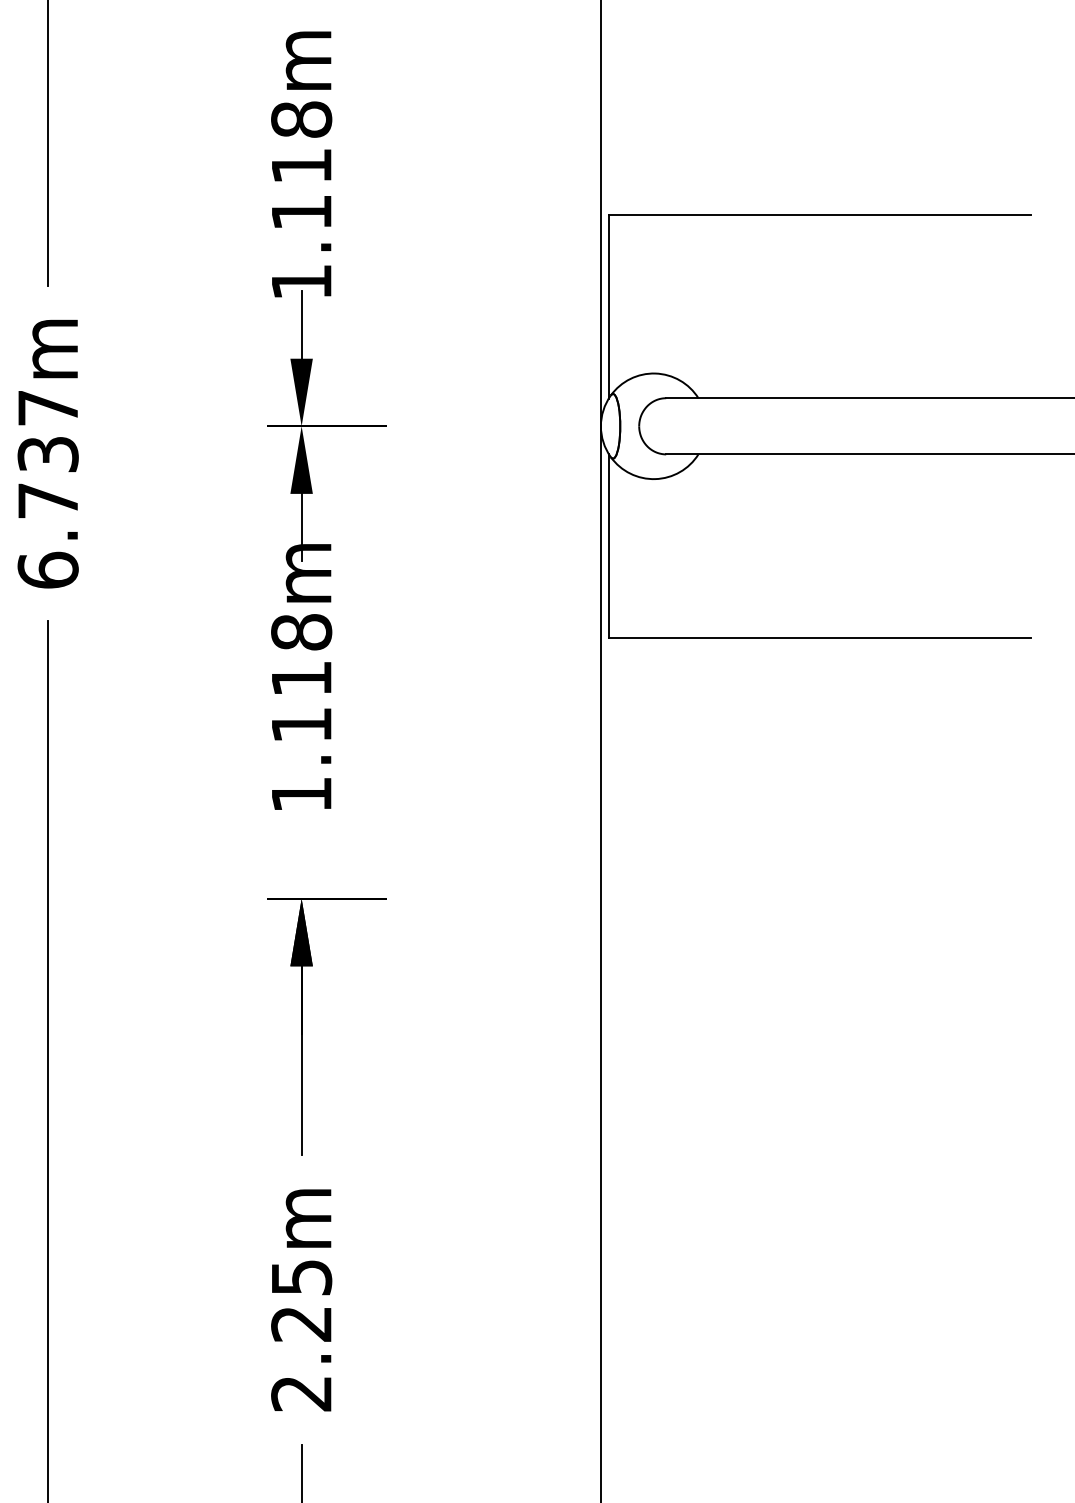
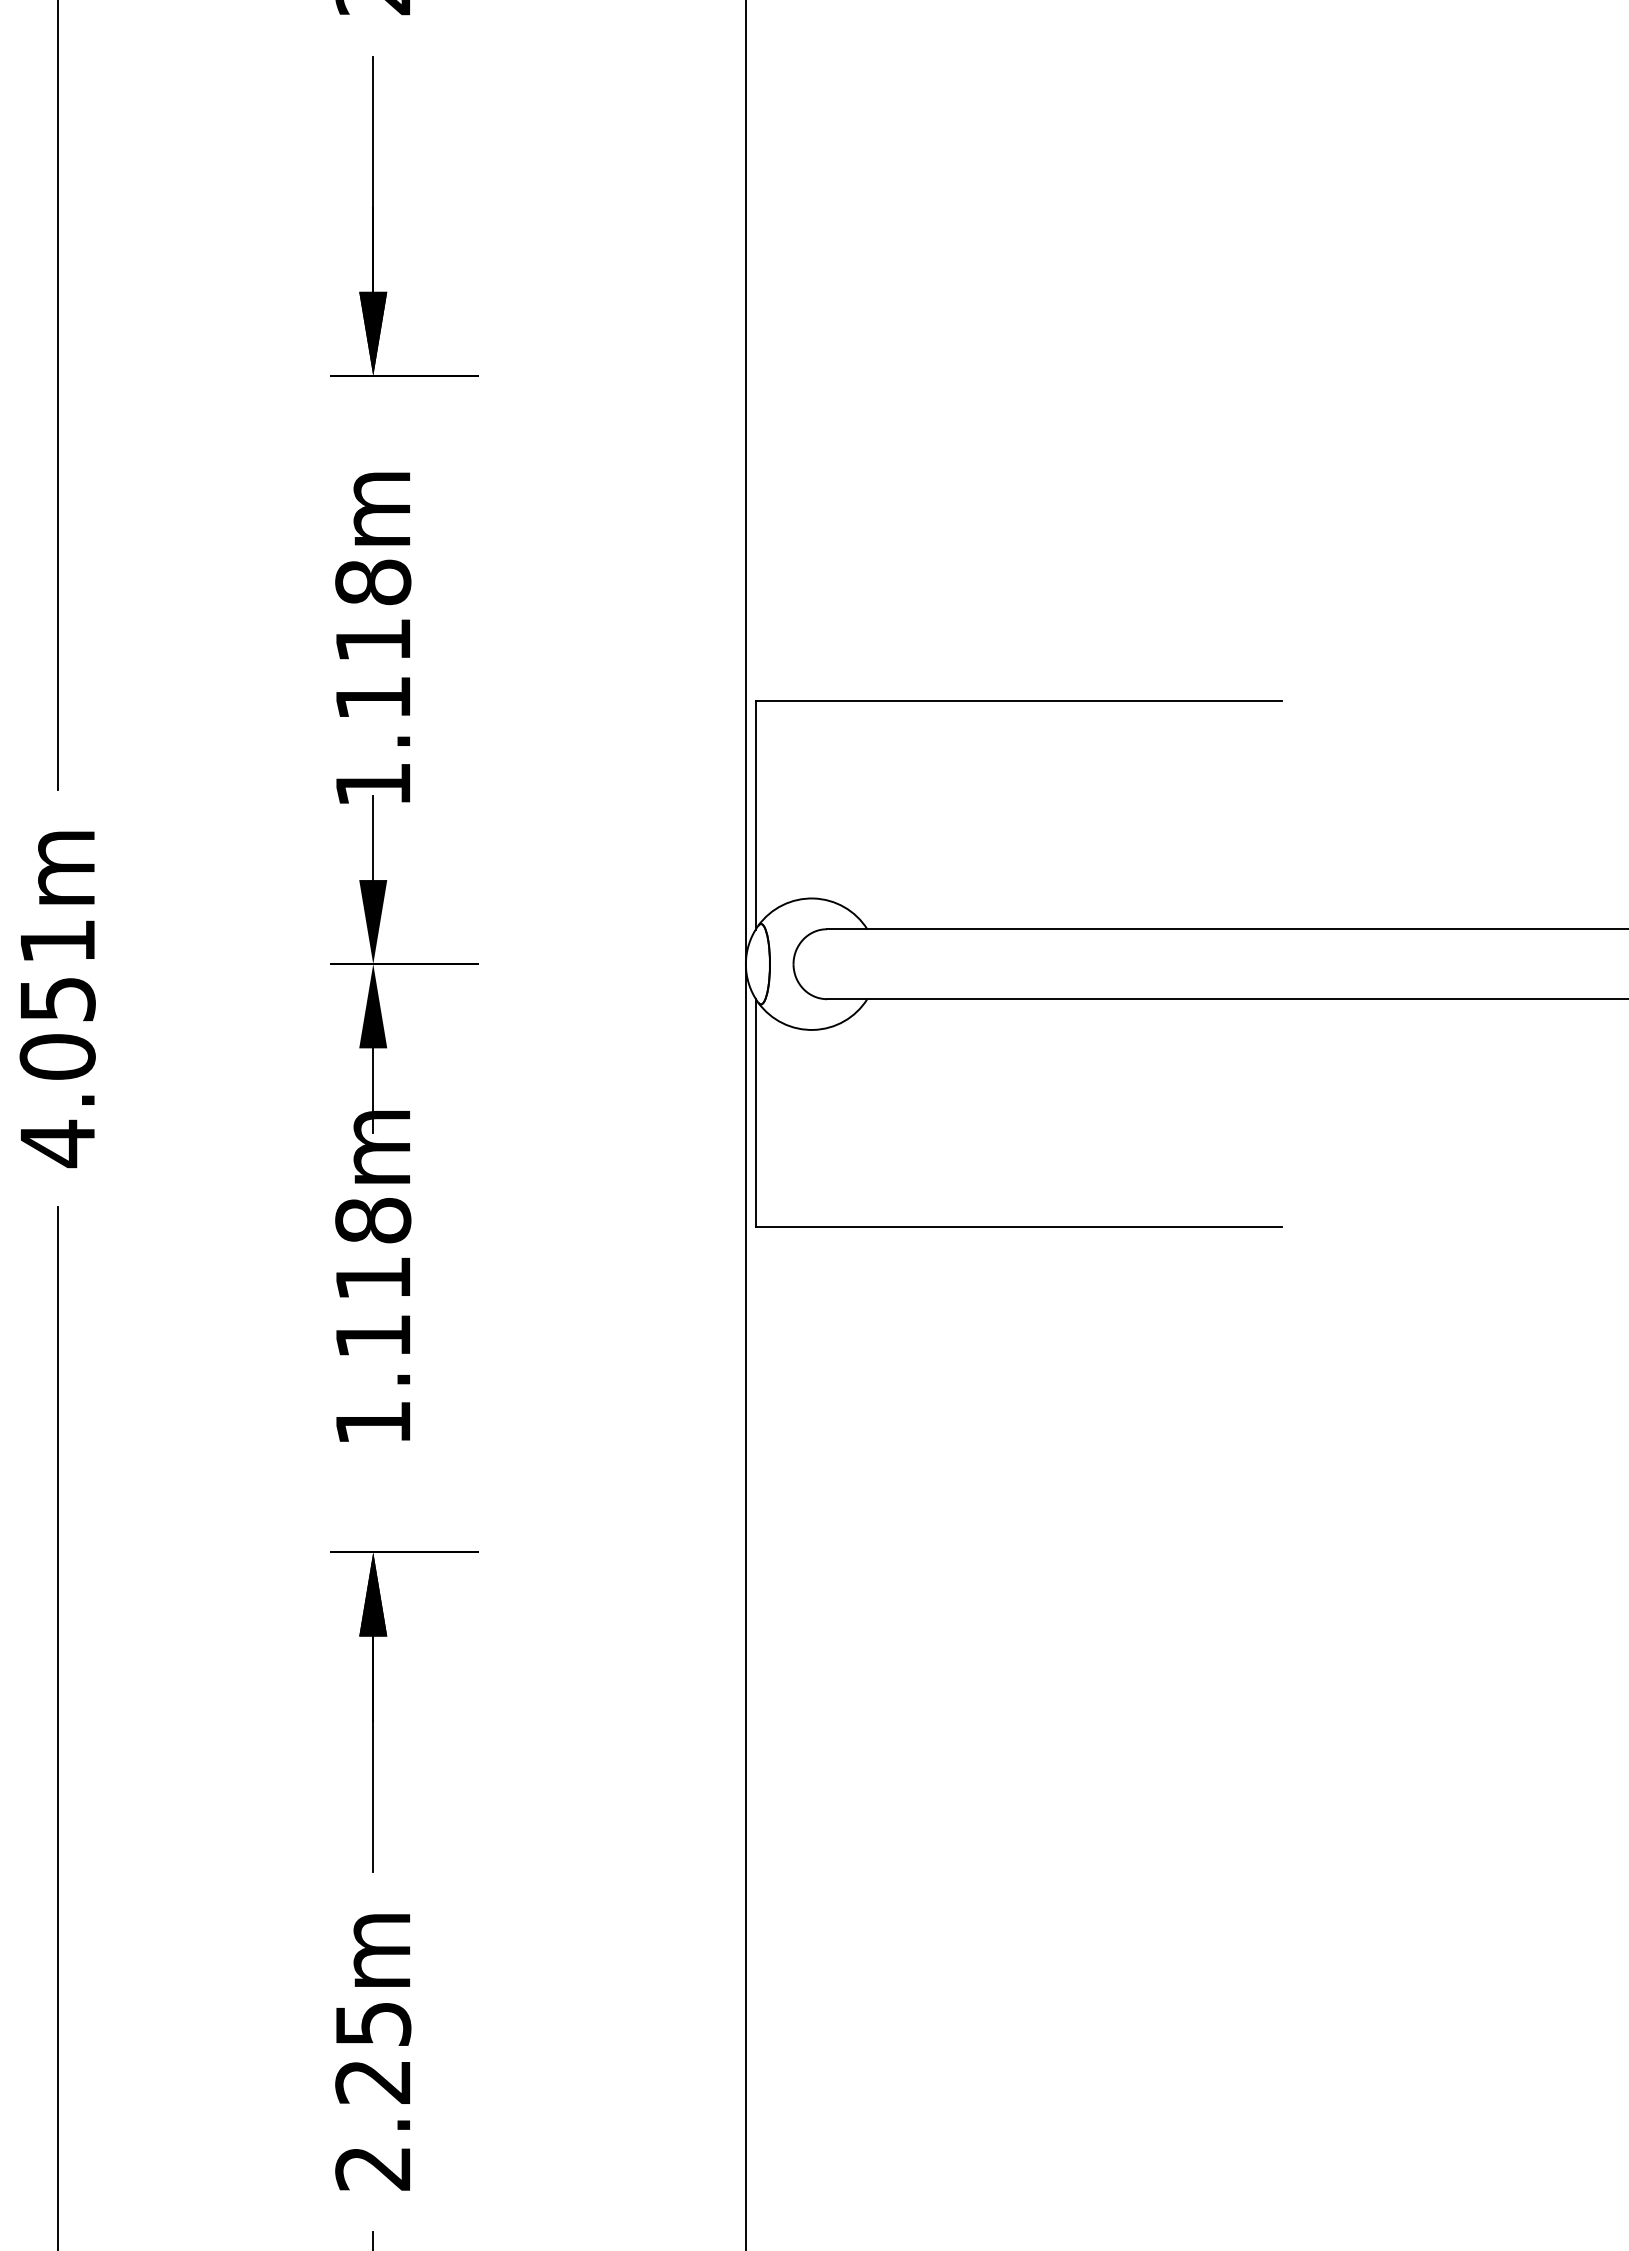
text: (48, 490) -> (57, 1044), 6.737m -> 4.051m

